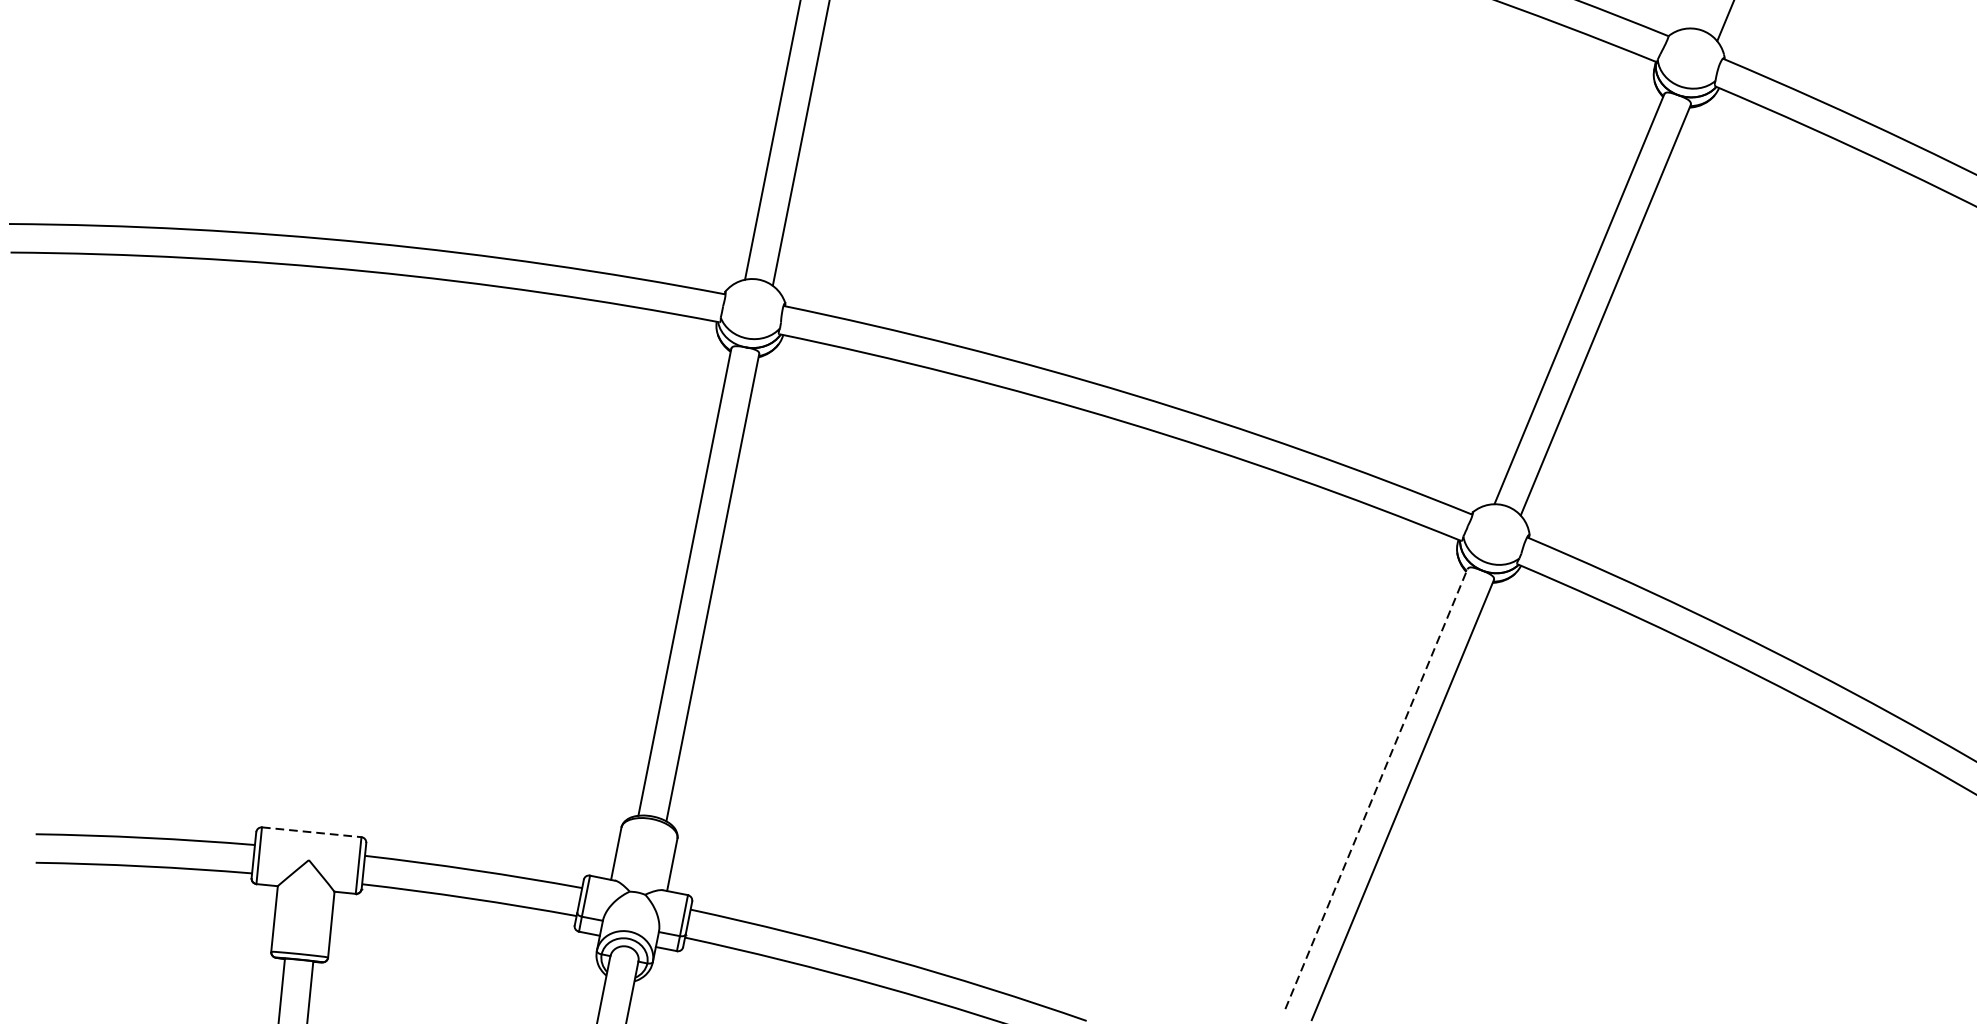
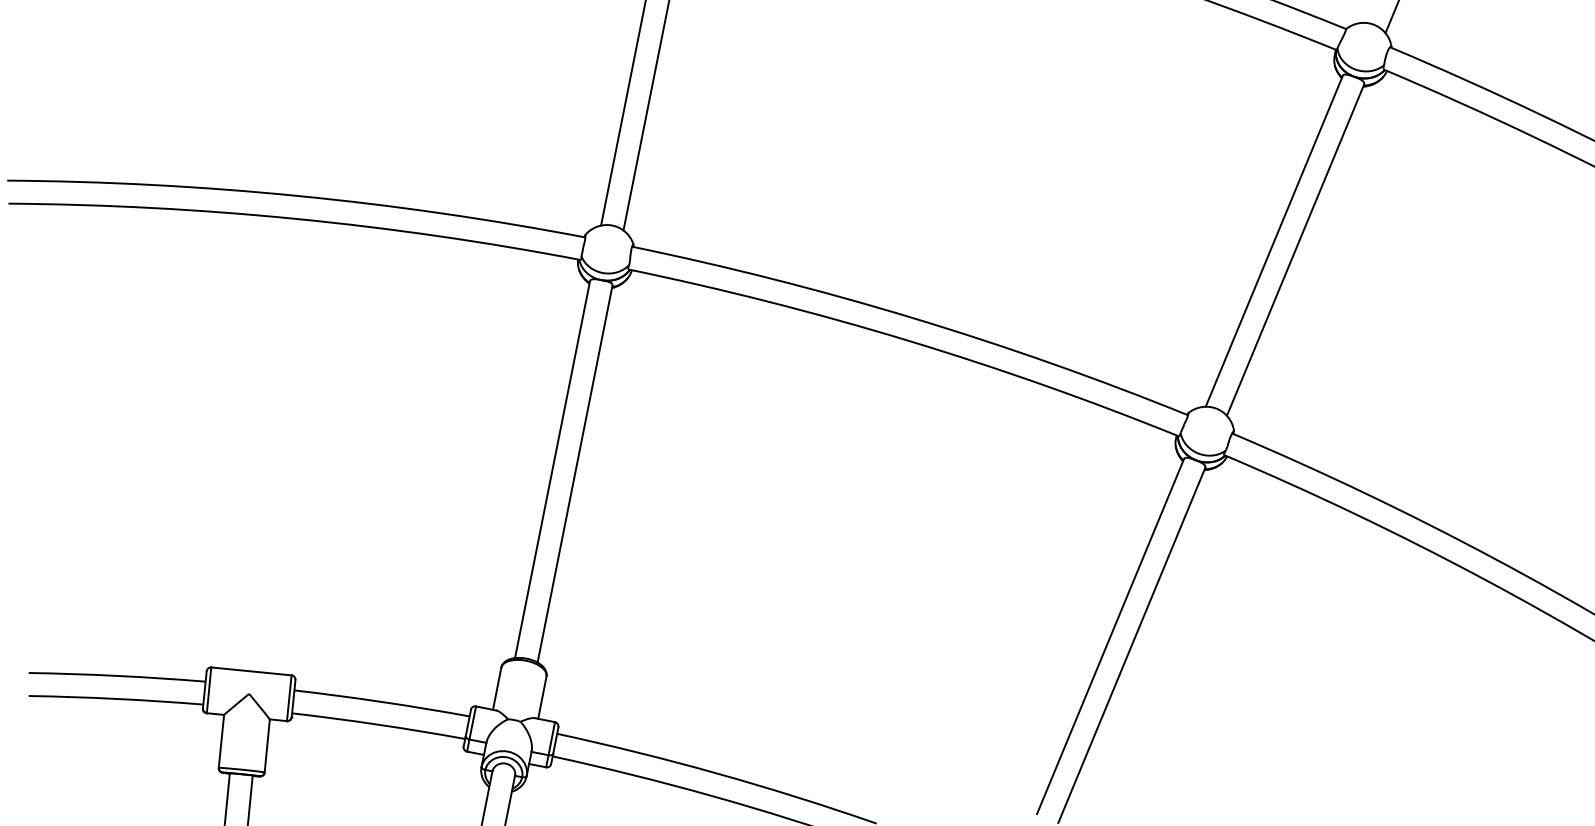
line: (1376, 789) -> (1110, 636), dashed -> solid
line: (311, 832) -> (251, 671), dashed -> solid

